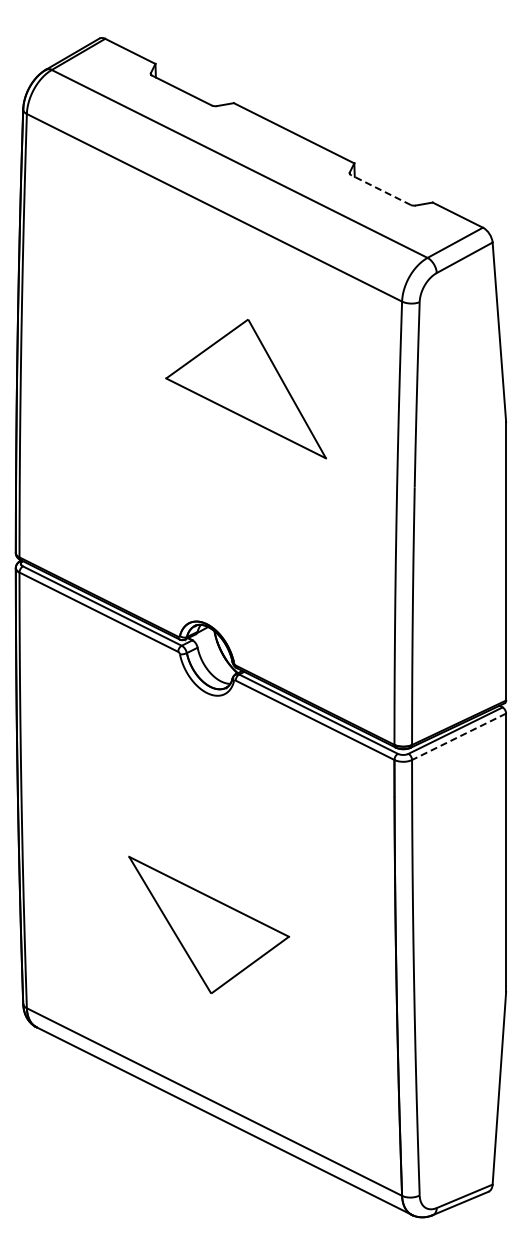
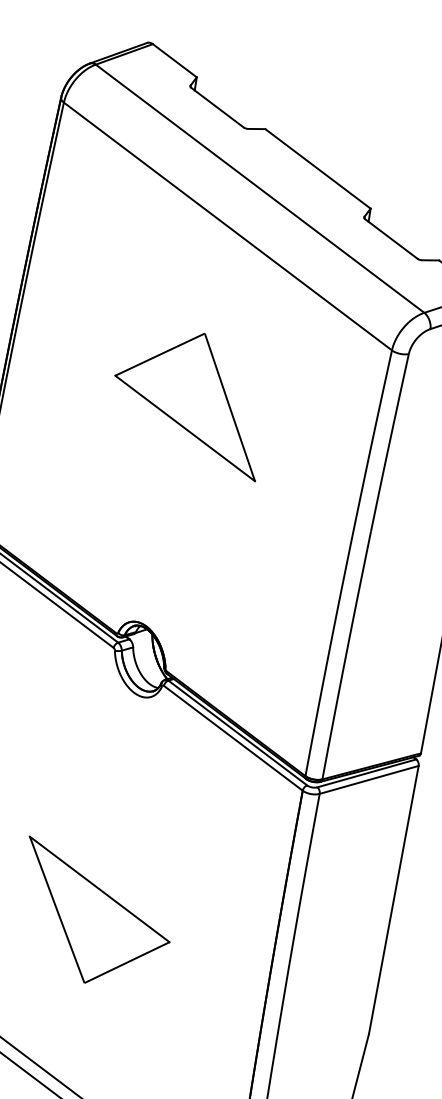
line: (380, 189) -> (391, 238), dashed -> solid
part: (245, 389) -> (189, 400), moved
line: (458, 737) -> (368, 780), dashed -> solid

